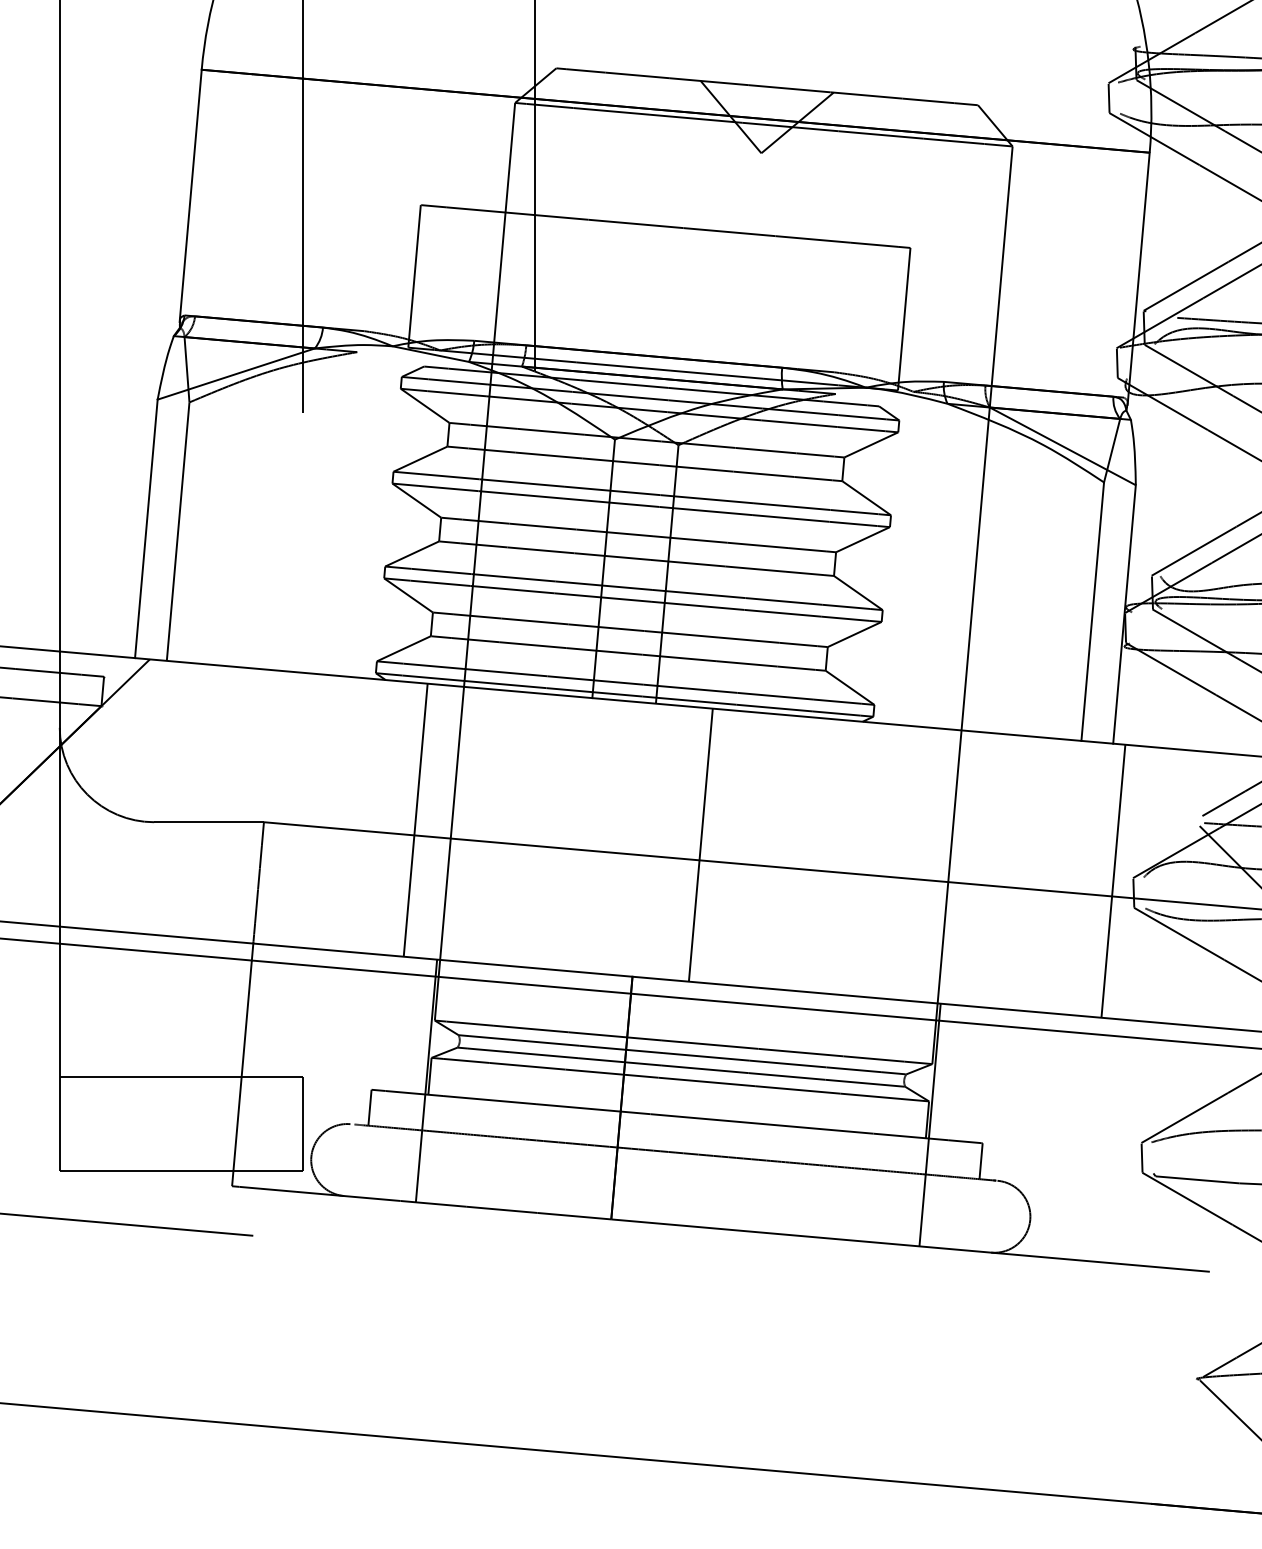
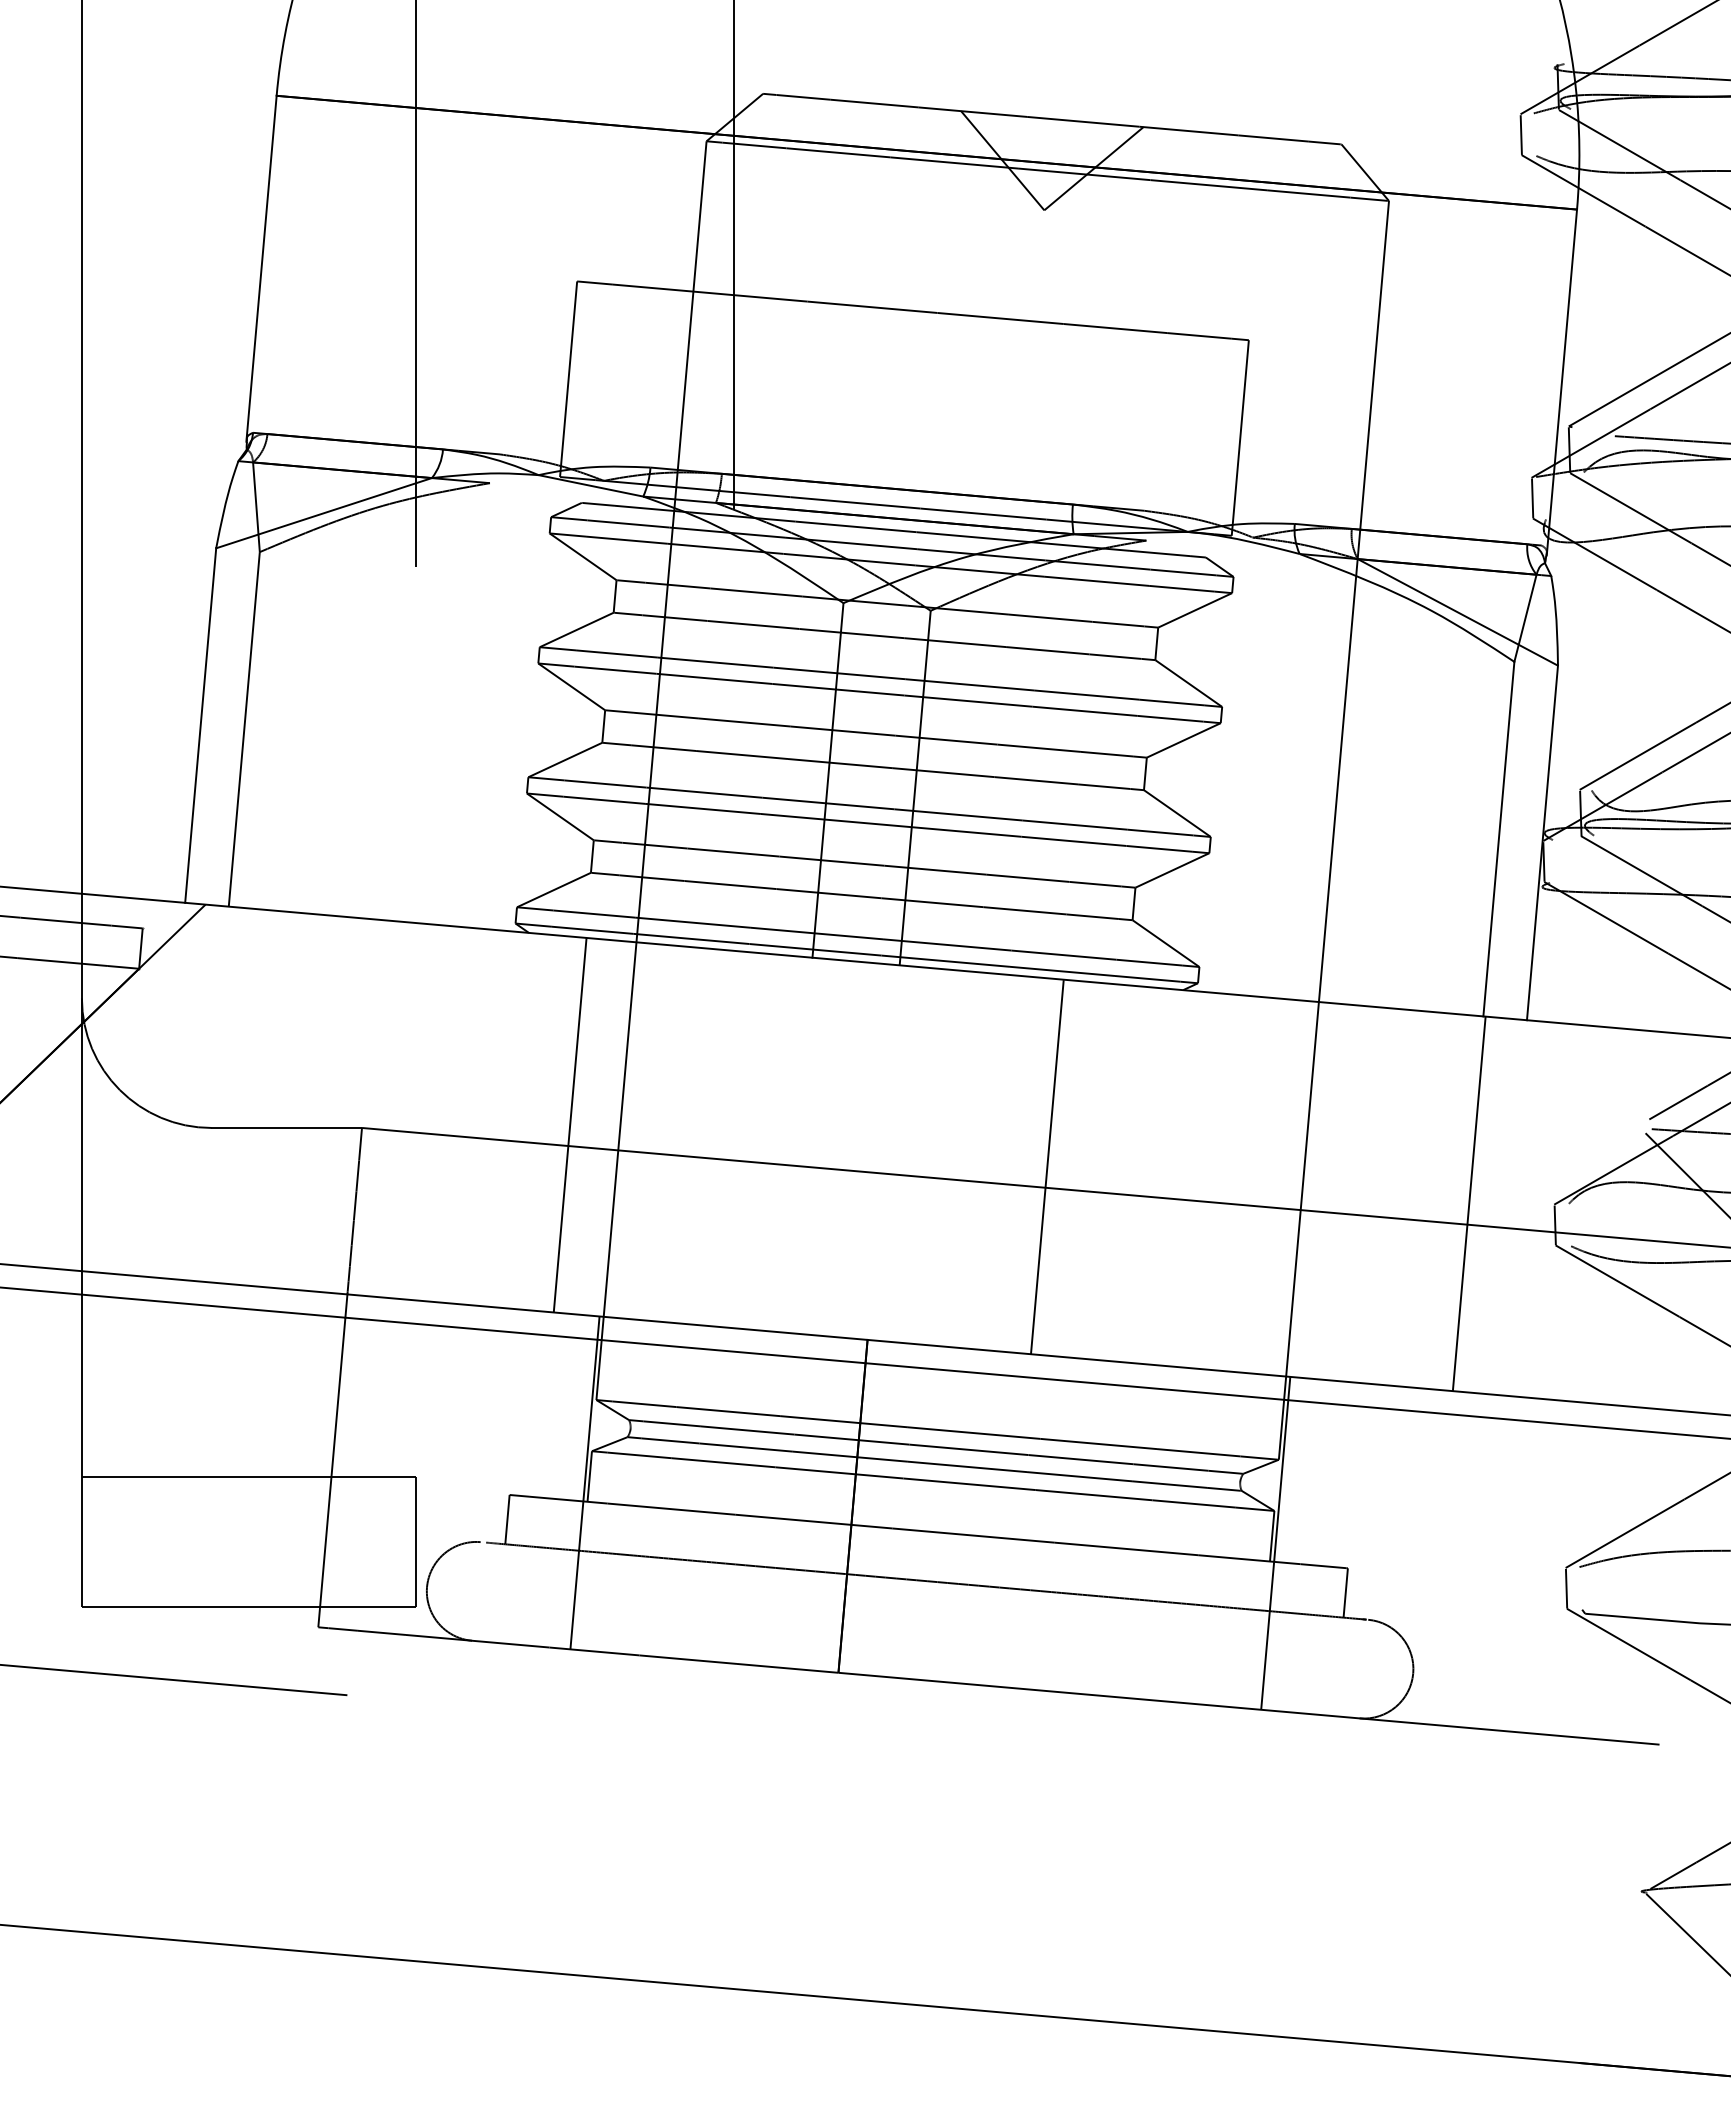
line: (700, 845) -> (1046, 1167), moved
line: (1112, 880) -> (1468, 1203), moved

